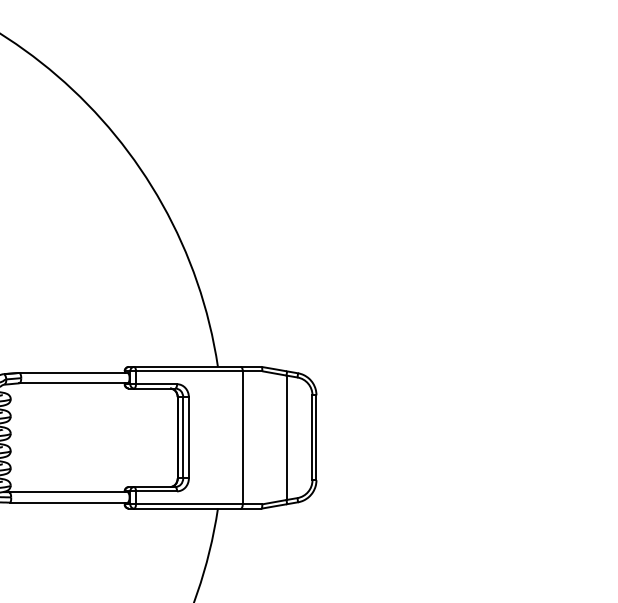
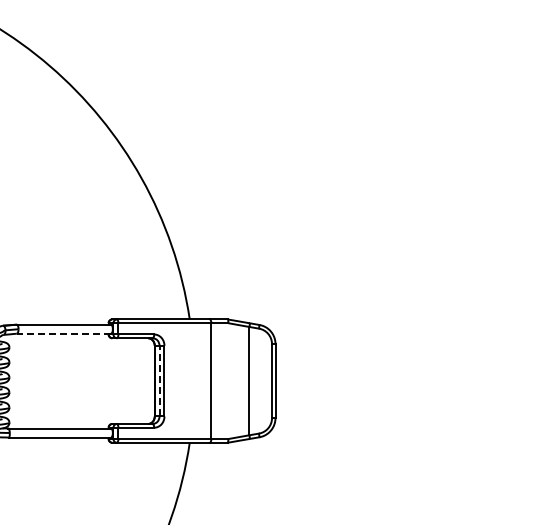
line: (72, 383) -> (63, 333), solid -> dashed
line: (183, 437) -> (159, 380), solid -> dashed

